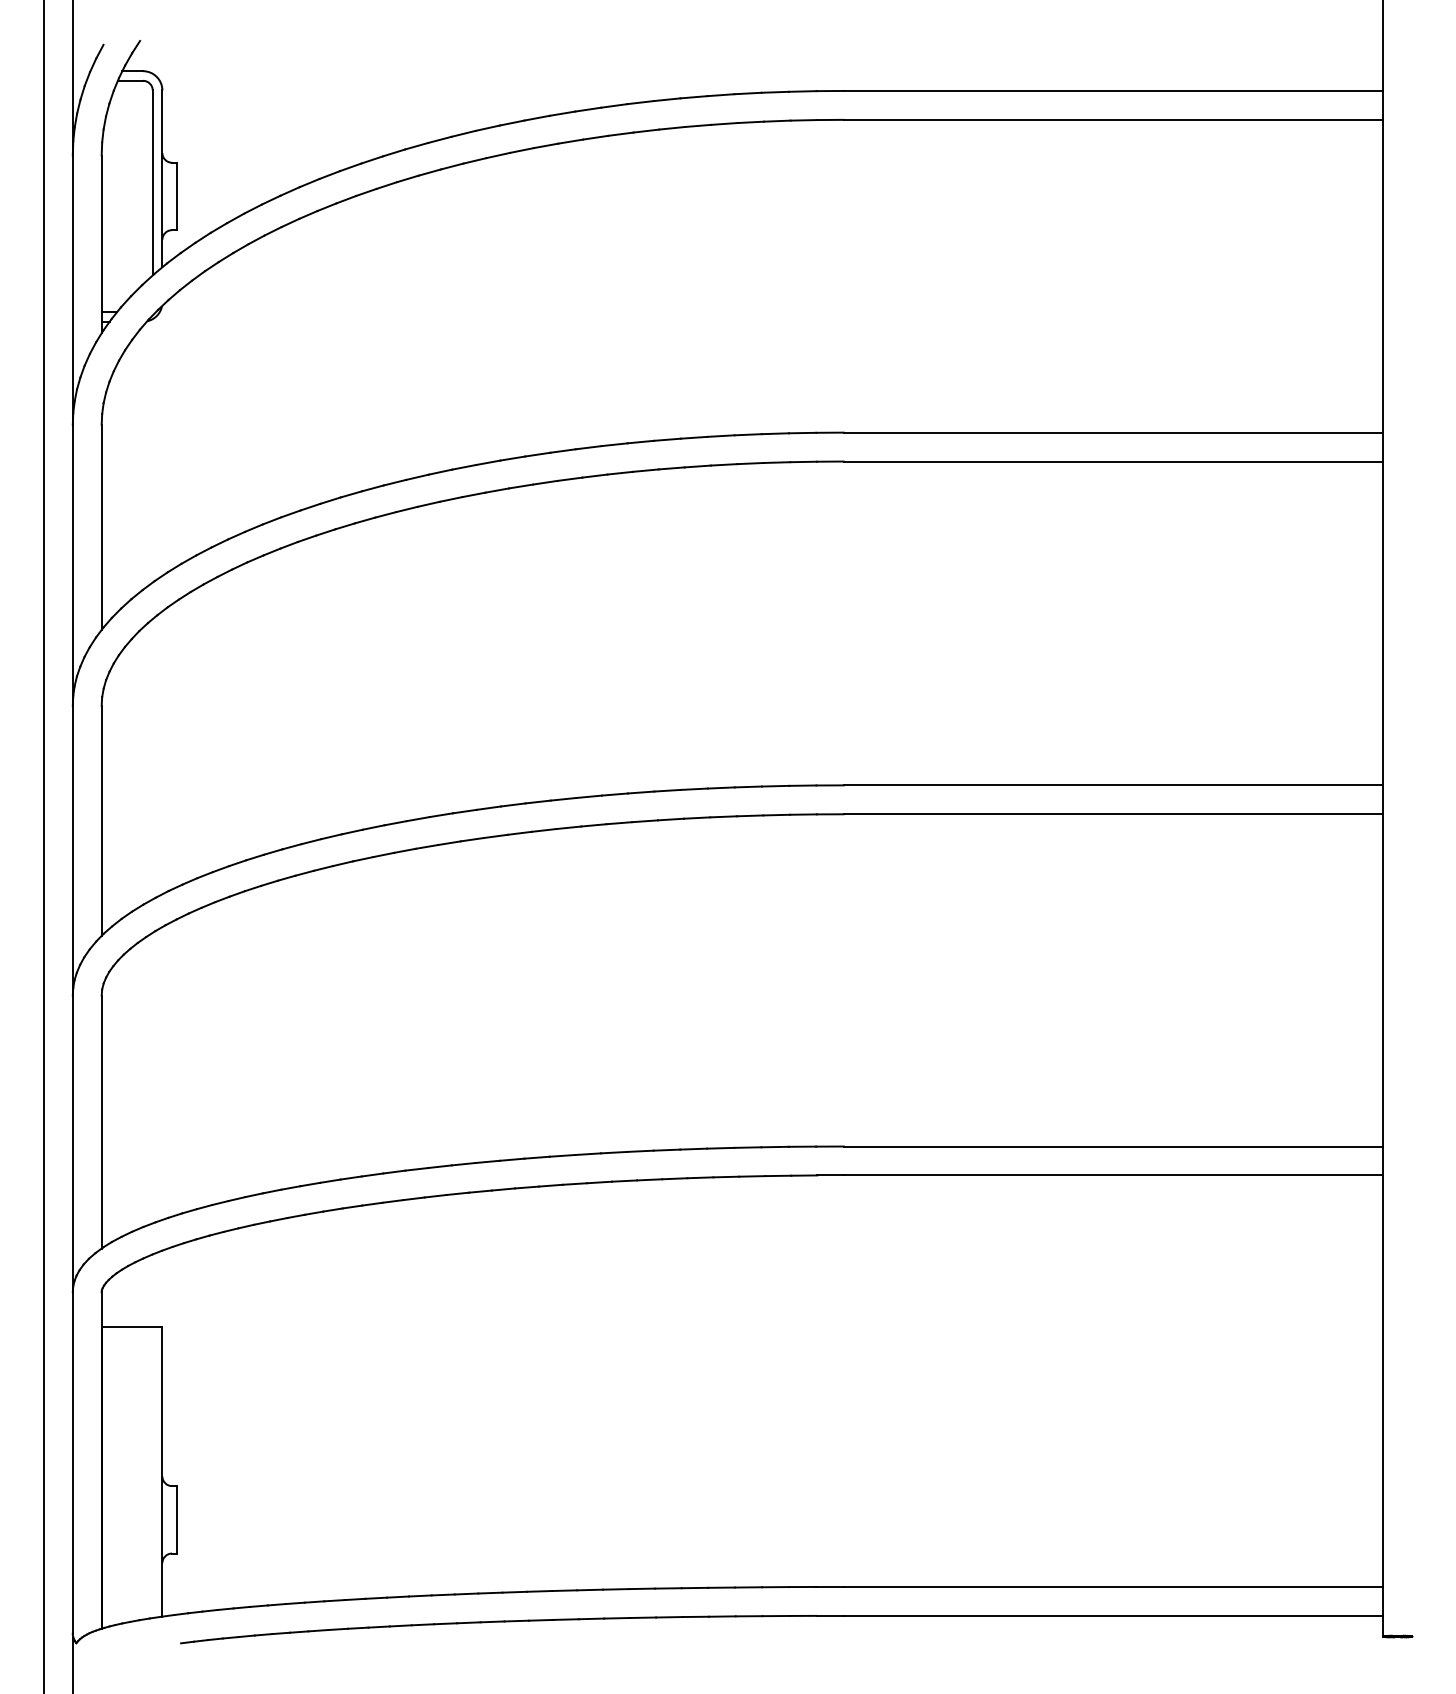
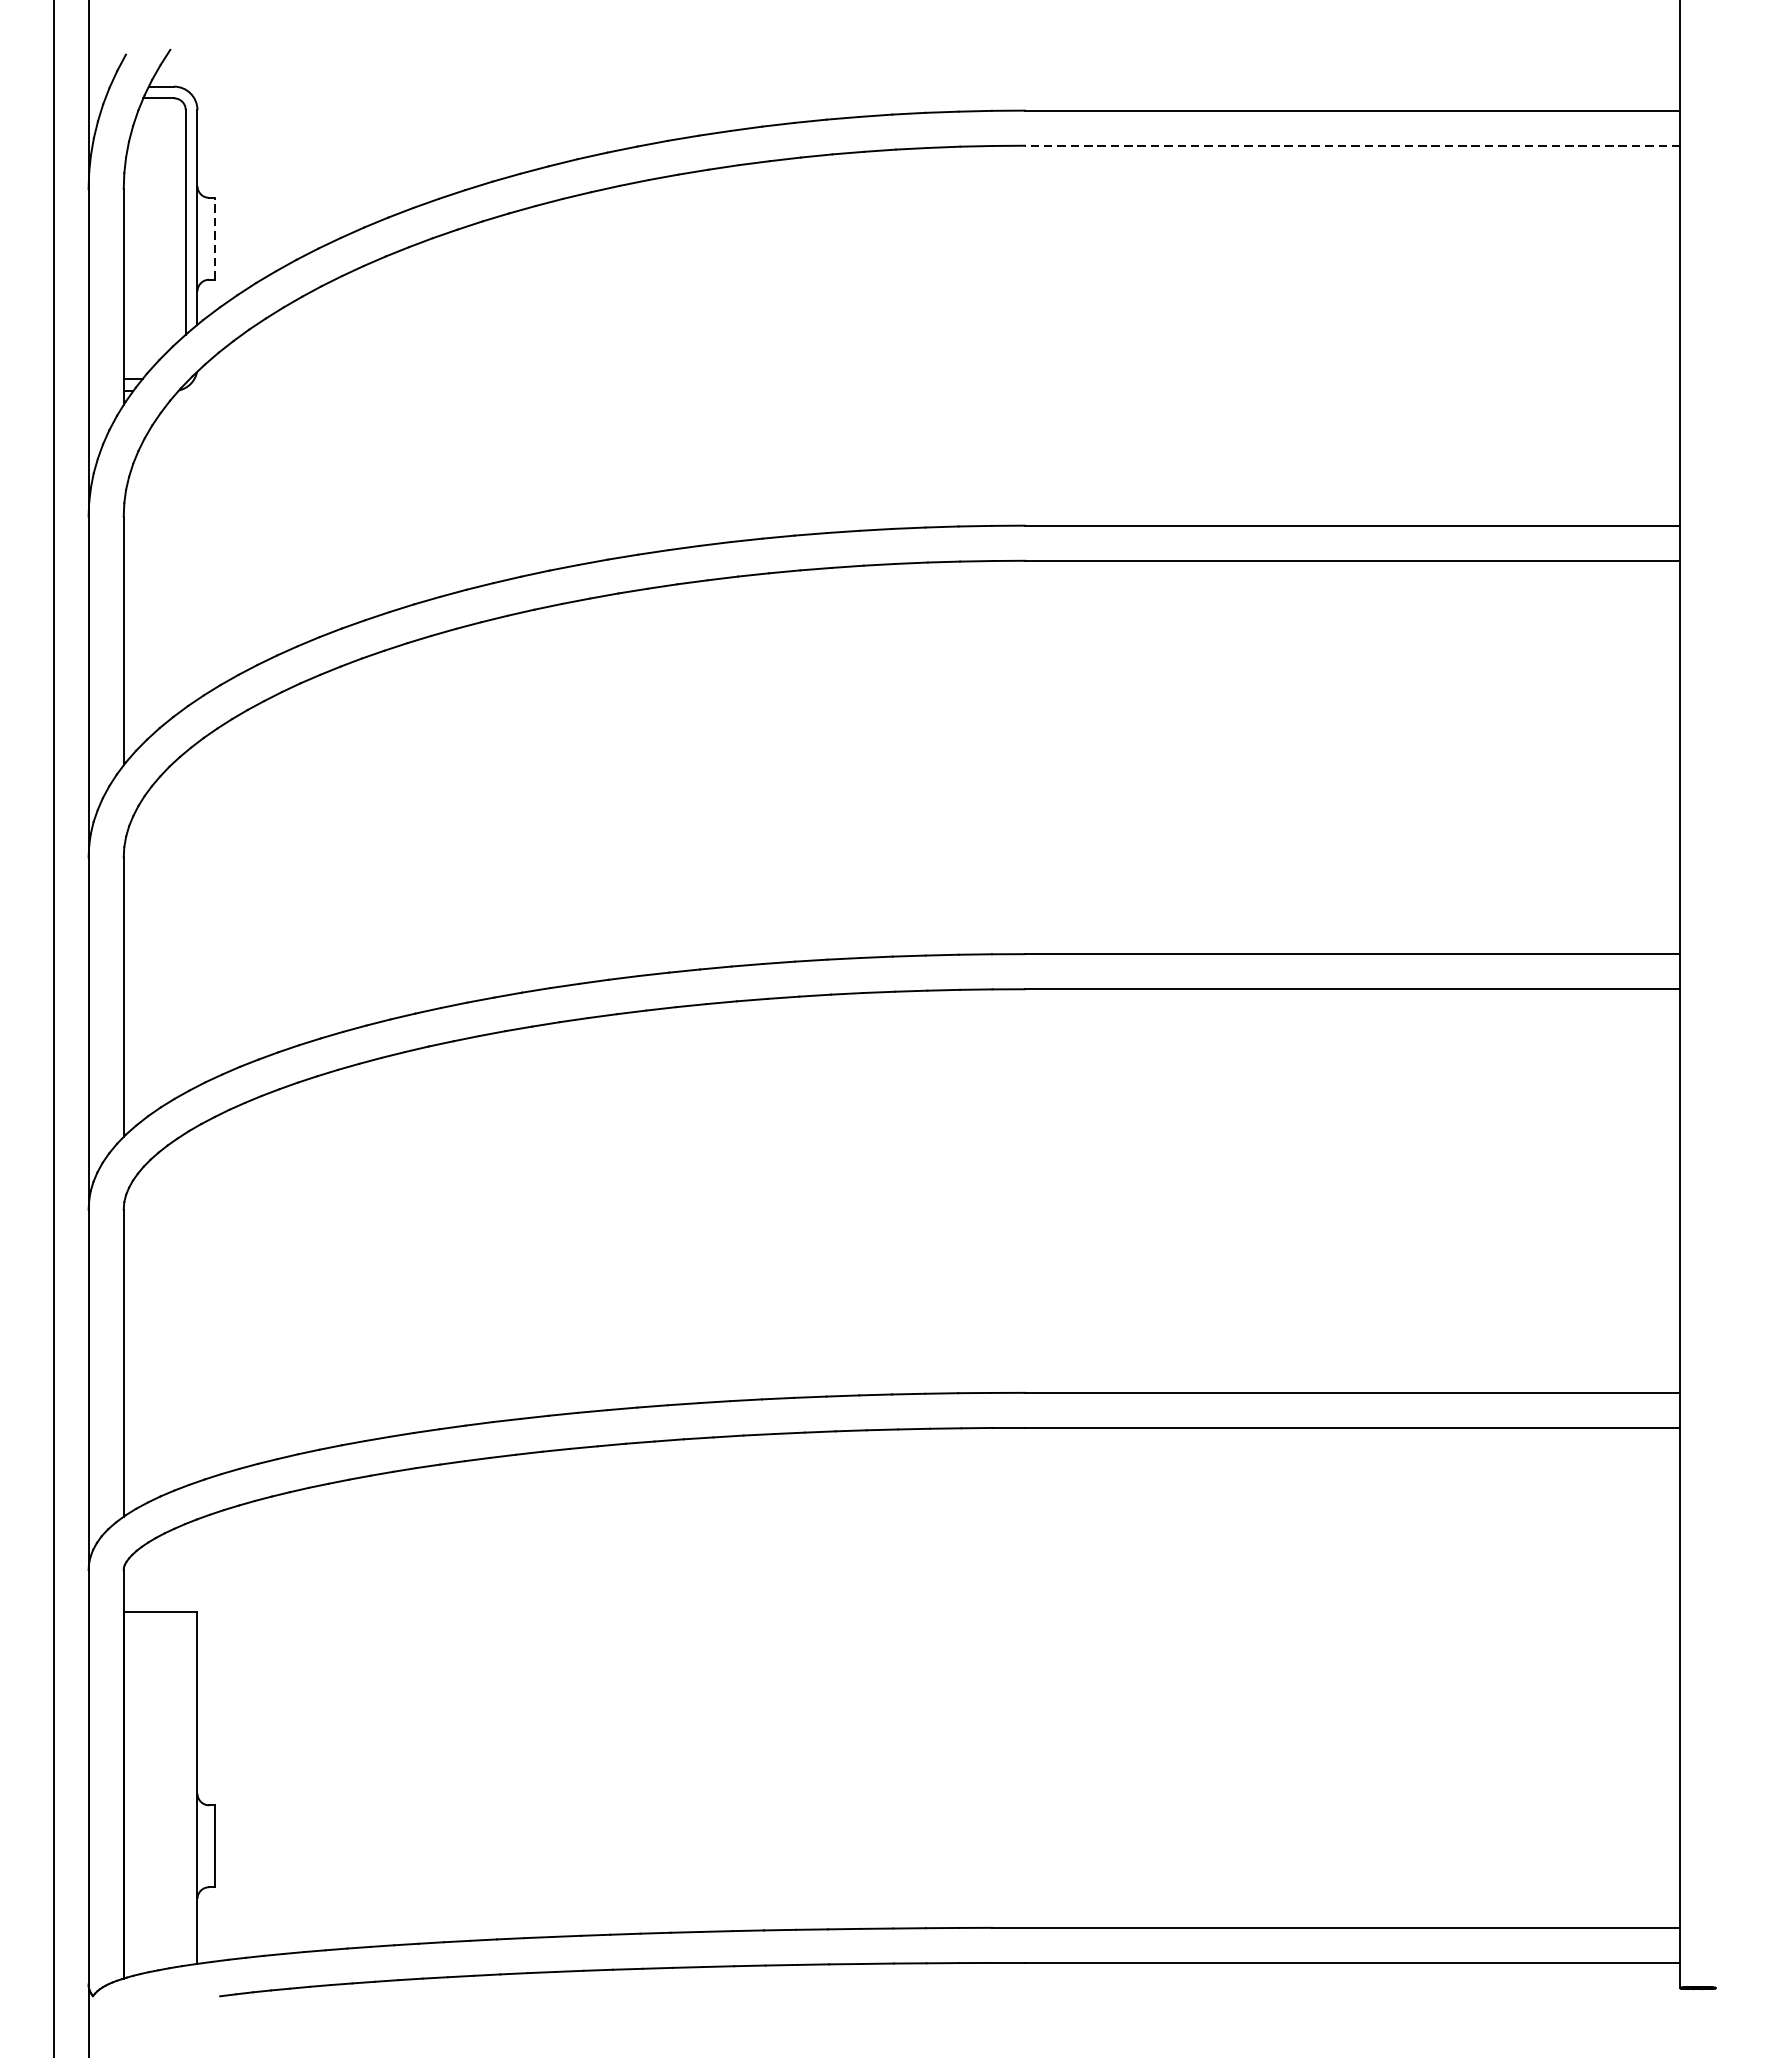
line: (1113, 119) -> (1352, 145), solid -> dashed
line: (176, 196) -> (214, 238), solid -> dashed

